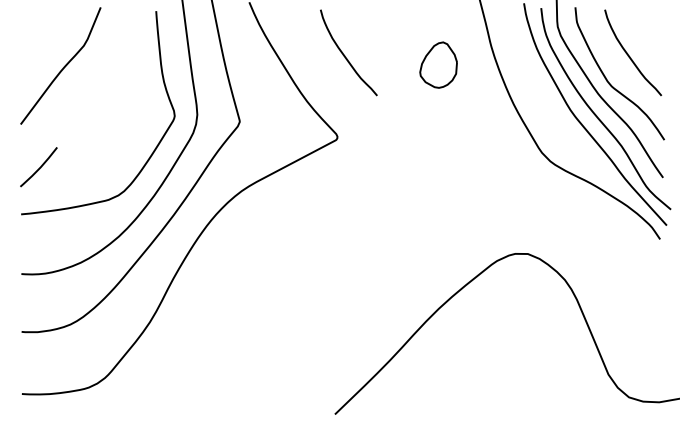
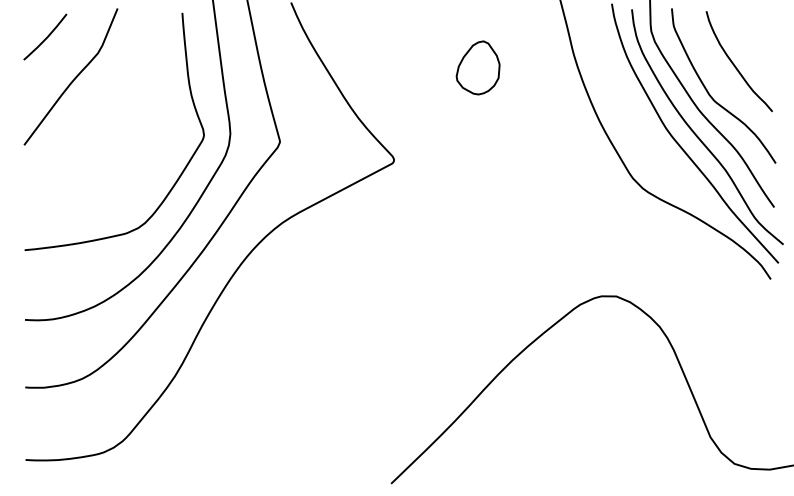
curve: (344, 54) -> (402, 63), removed
part: (438, 64) -> (477, 67), moved
curve: (39, 166) -> (46, 36), moved

